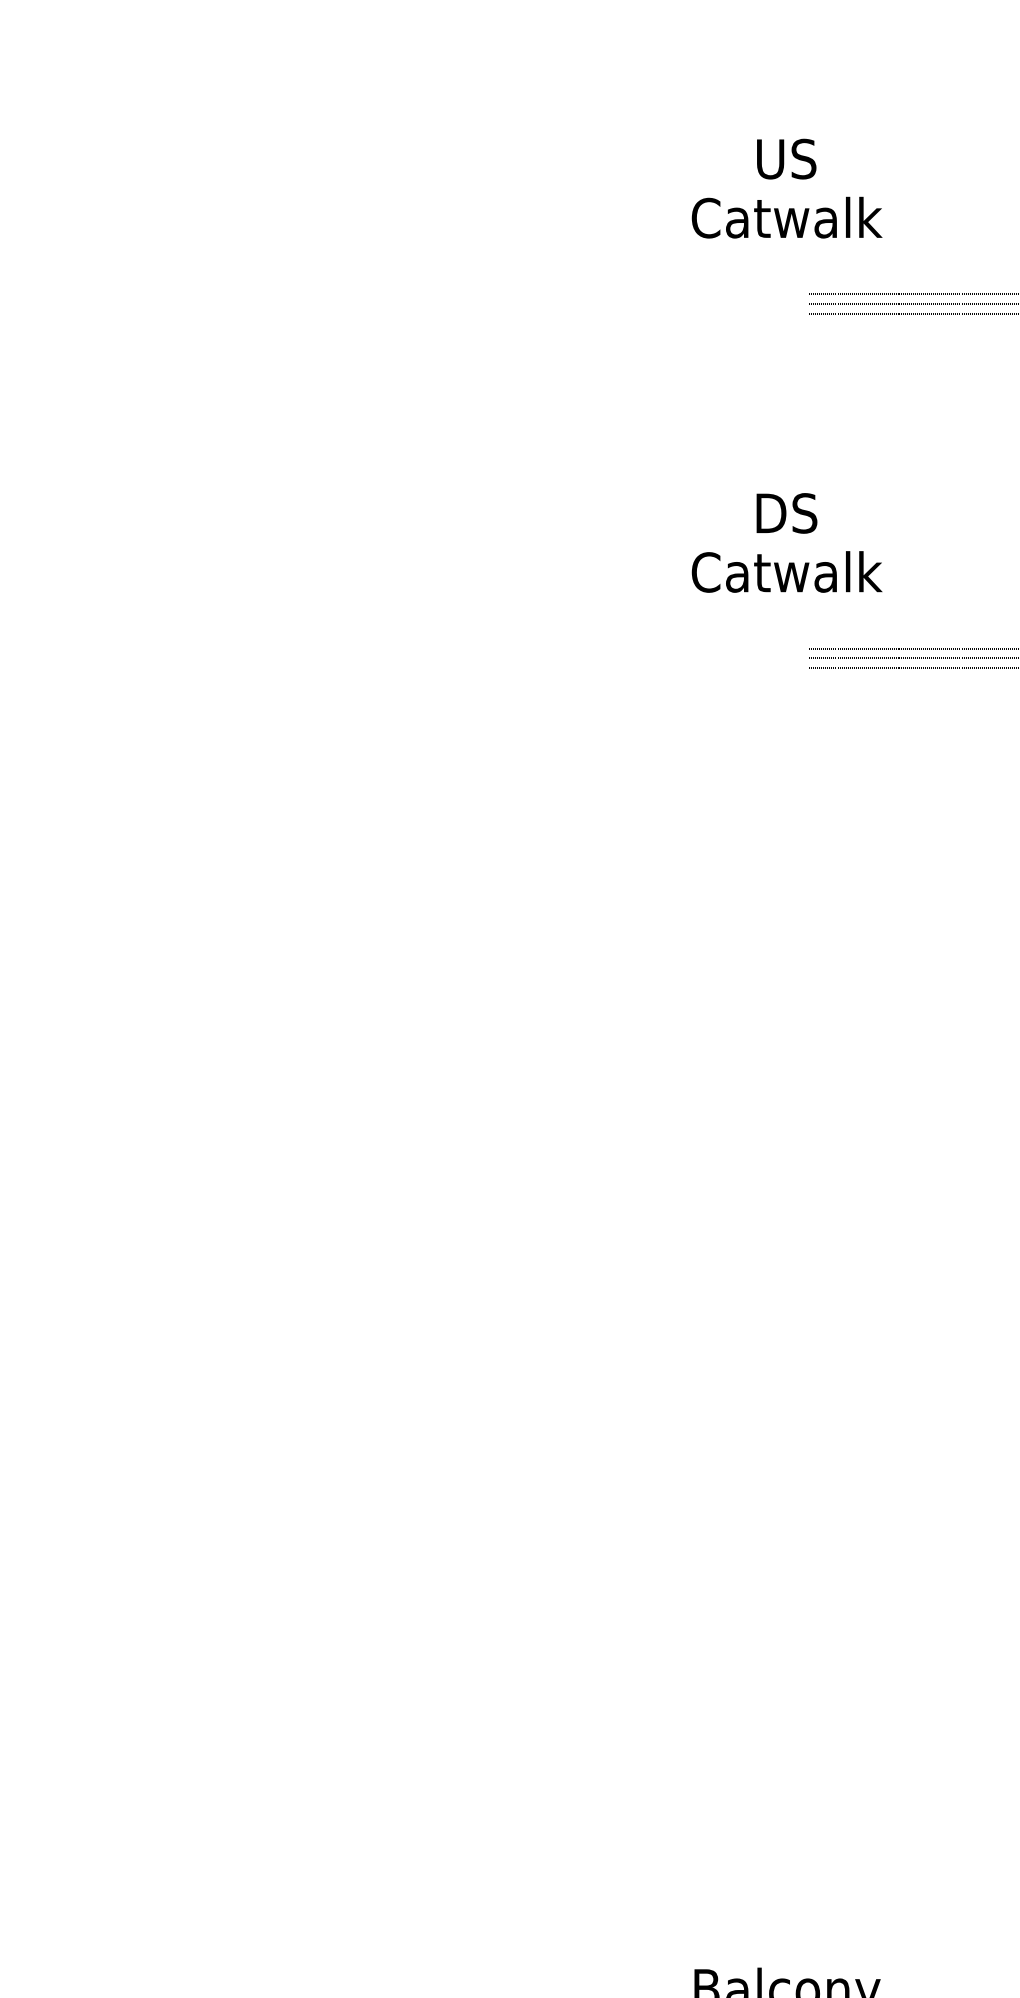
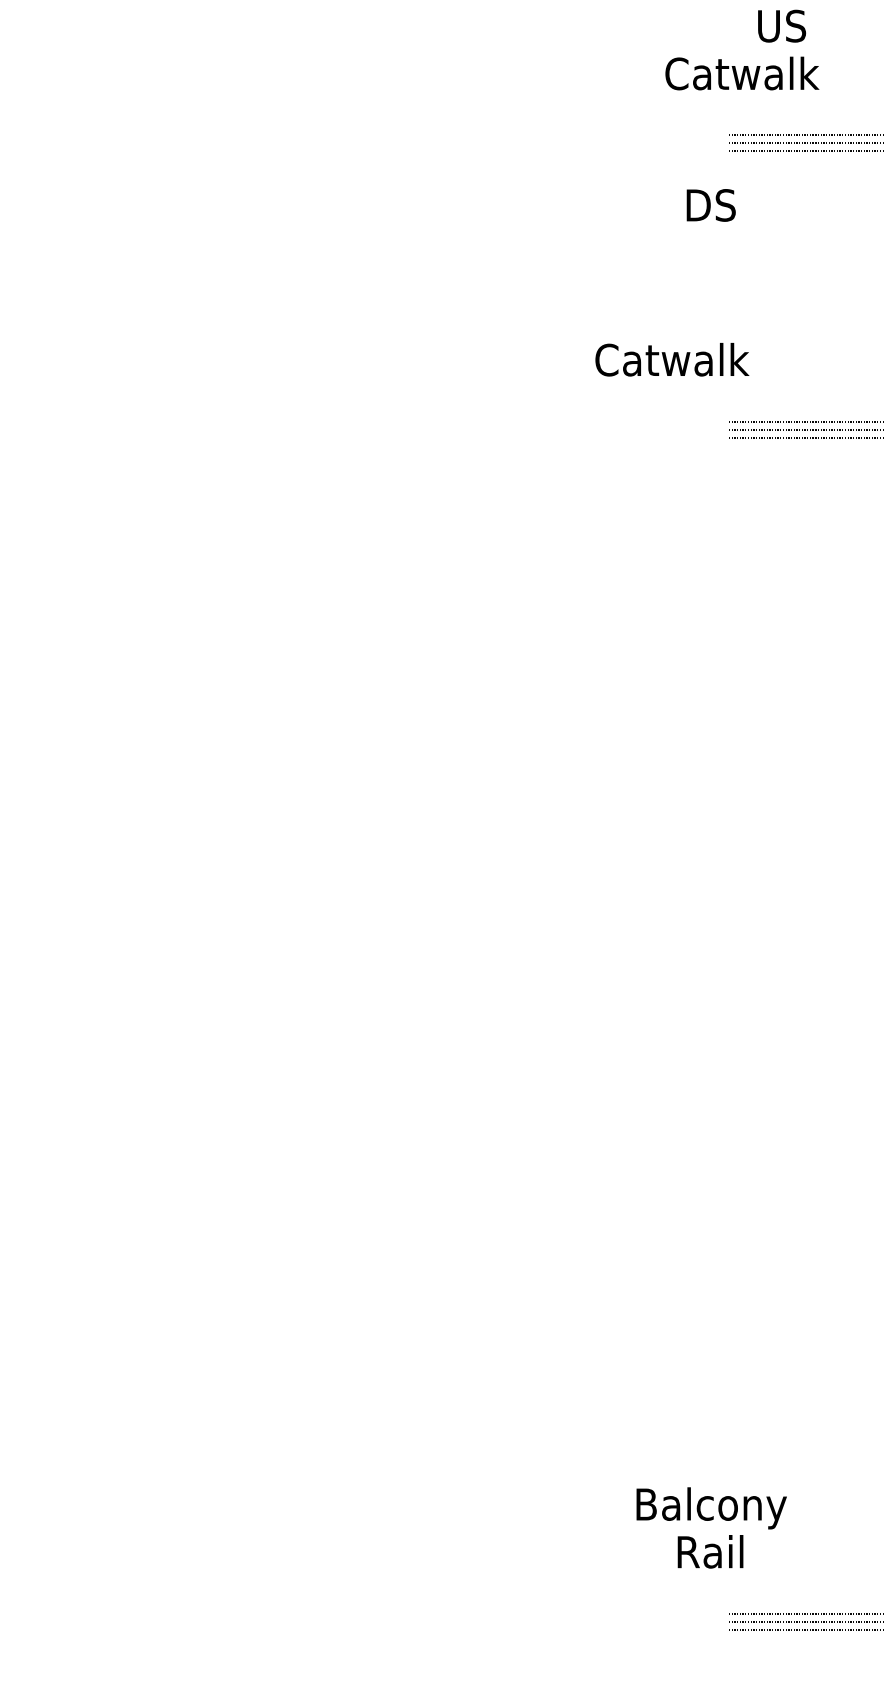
text: (787, 158) -> (782, 25), moved
text: (787, 217) -> (742, 73), moved
text: (786, 513) -> (710, 205), moved
text: (787, 571) -> (672, 359), moved

